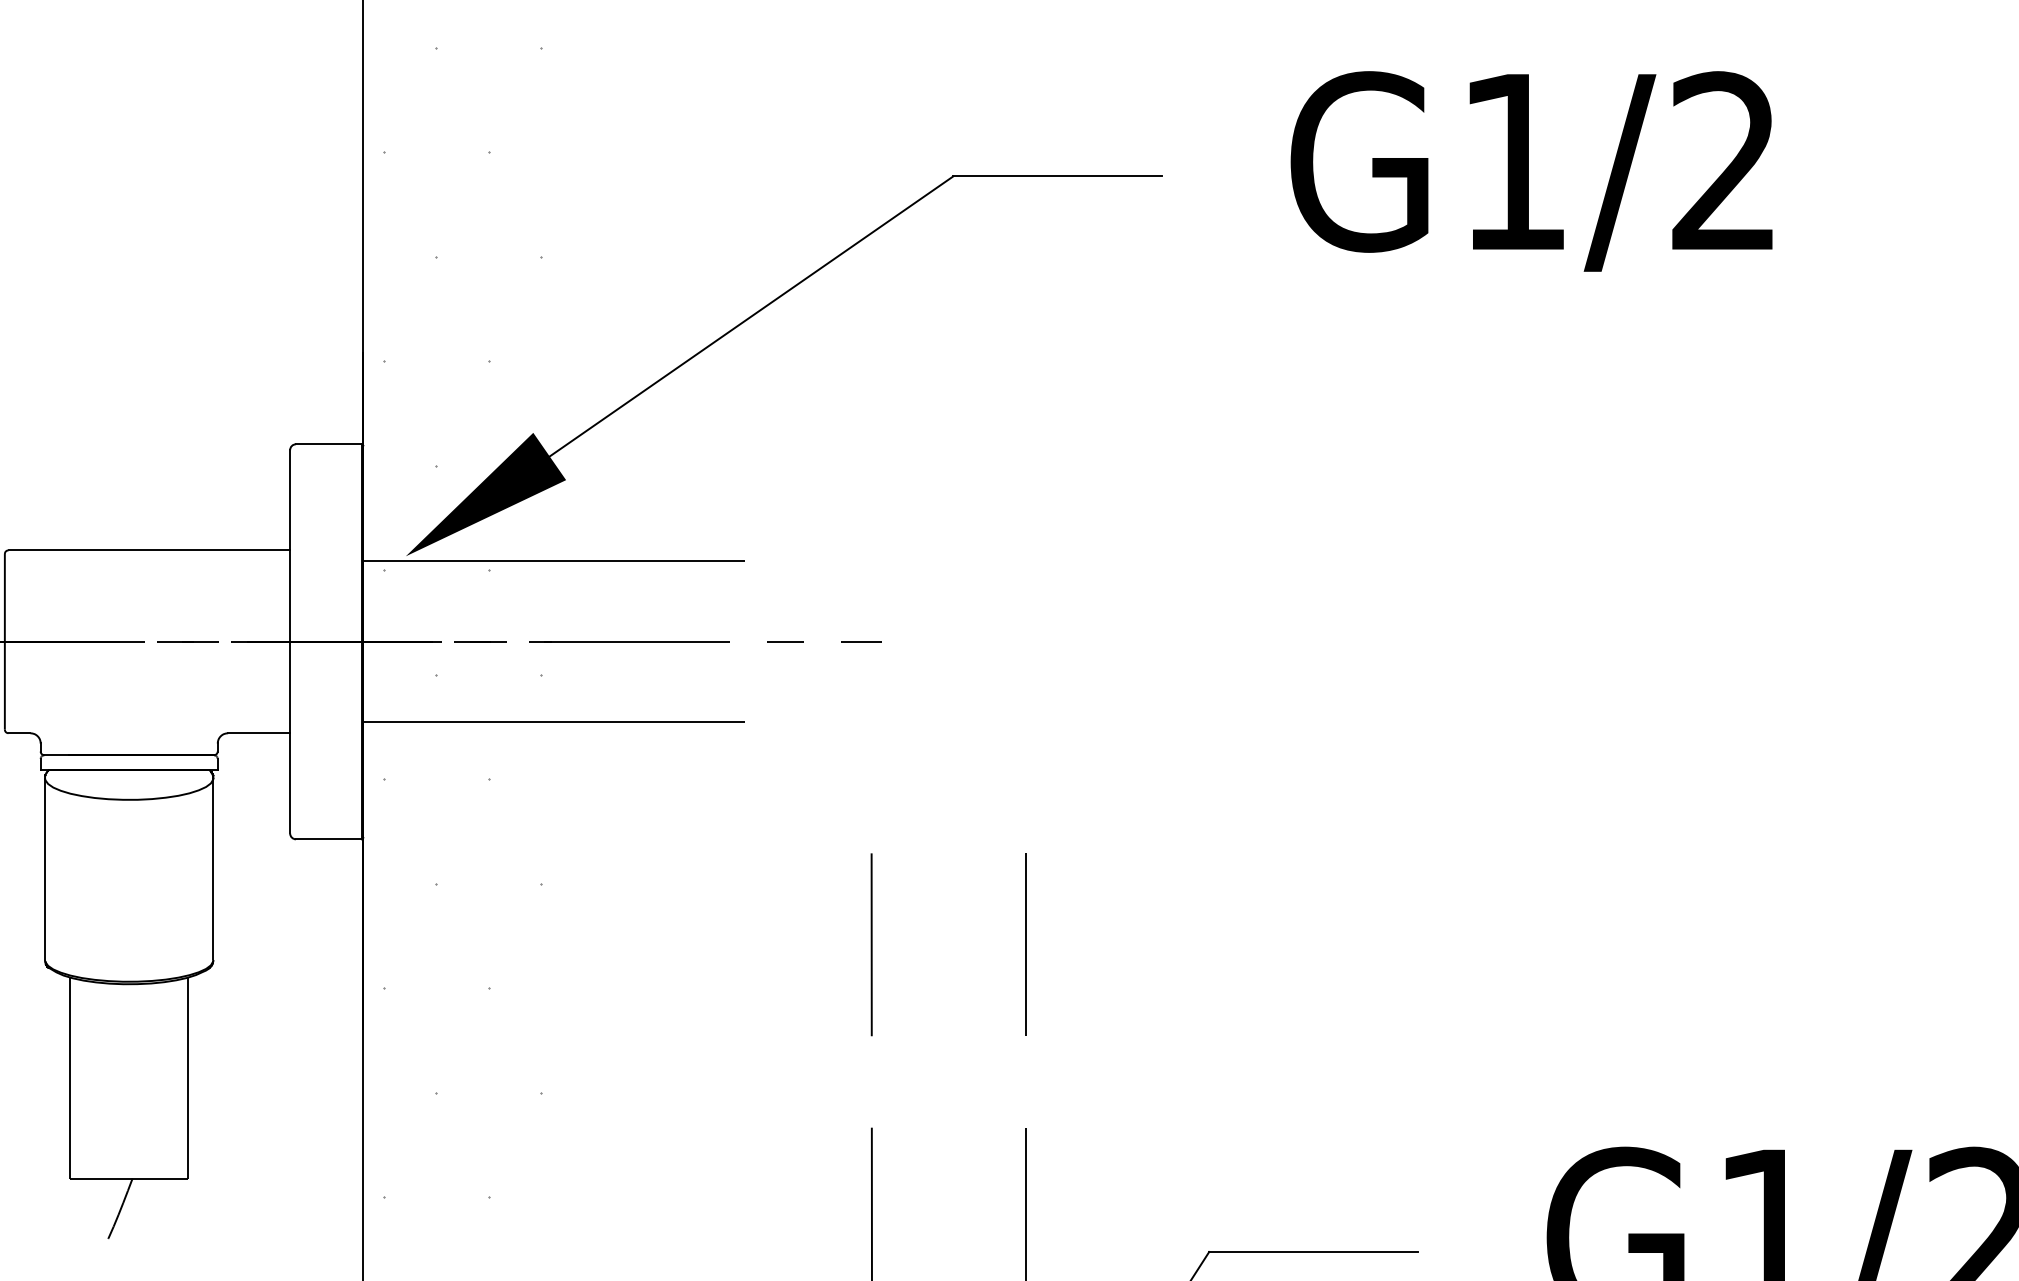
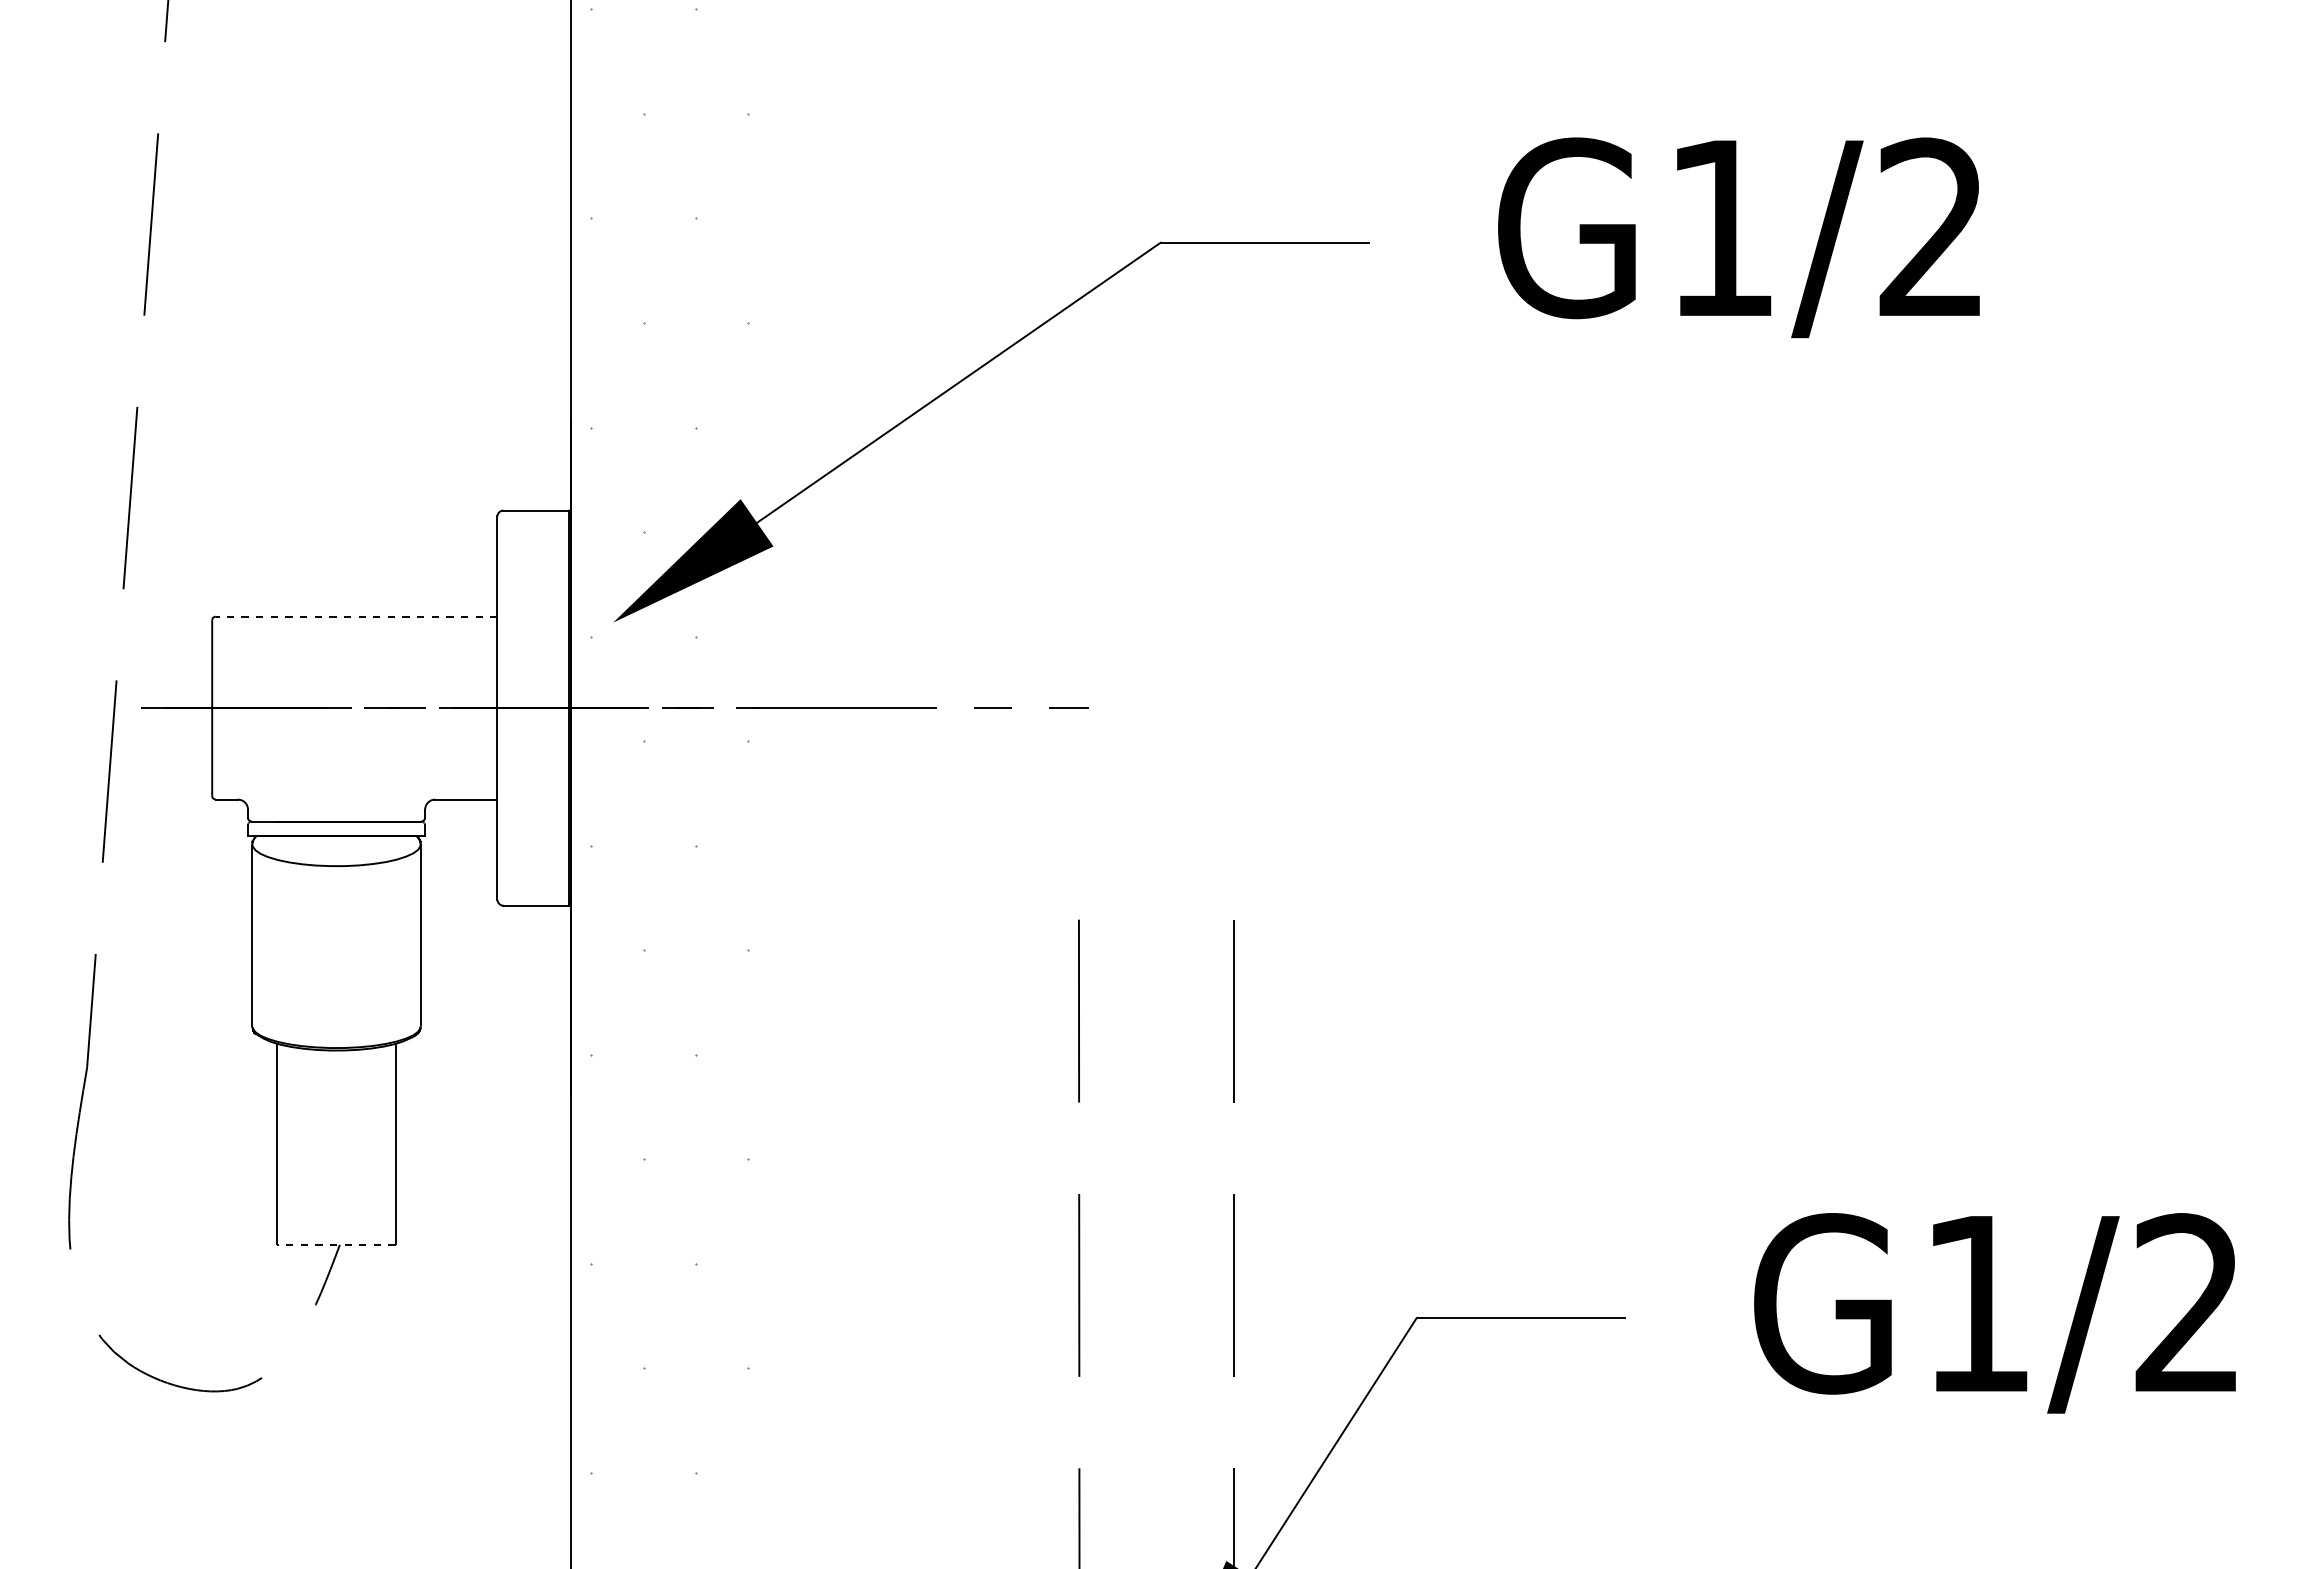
line: (149, 550) -> (356, 616), solid -> dashed
line: (554, 561) -> (761, 627), removed
line: (554, 722) -> (761, 788), removed
line: (129, 1178) -> (336, 1244), solid -> dashed

